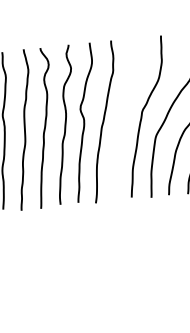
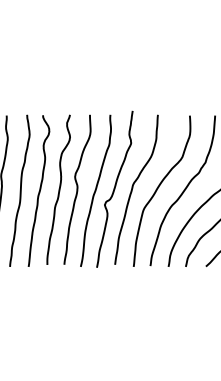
curve: (123, 117) -> (114, 188), added

